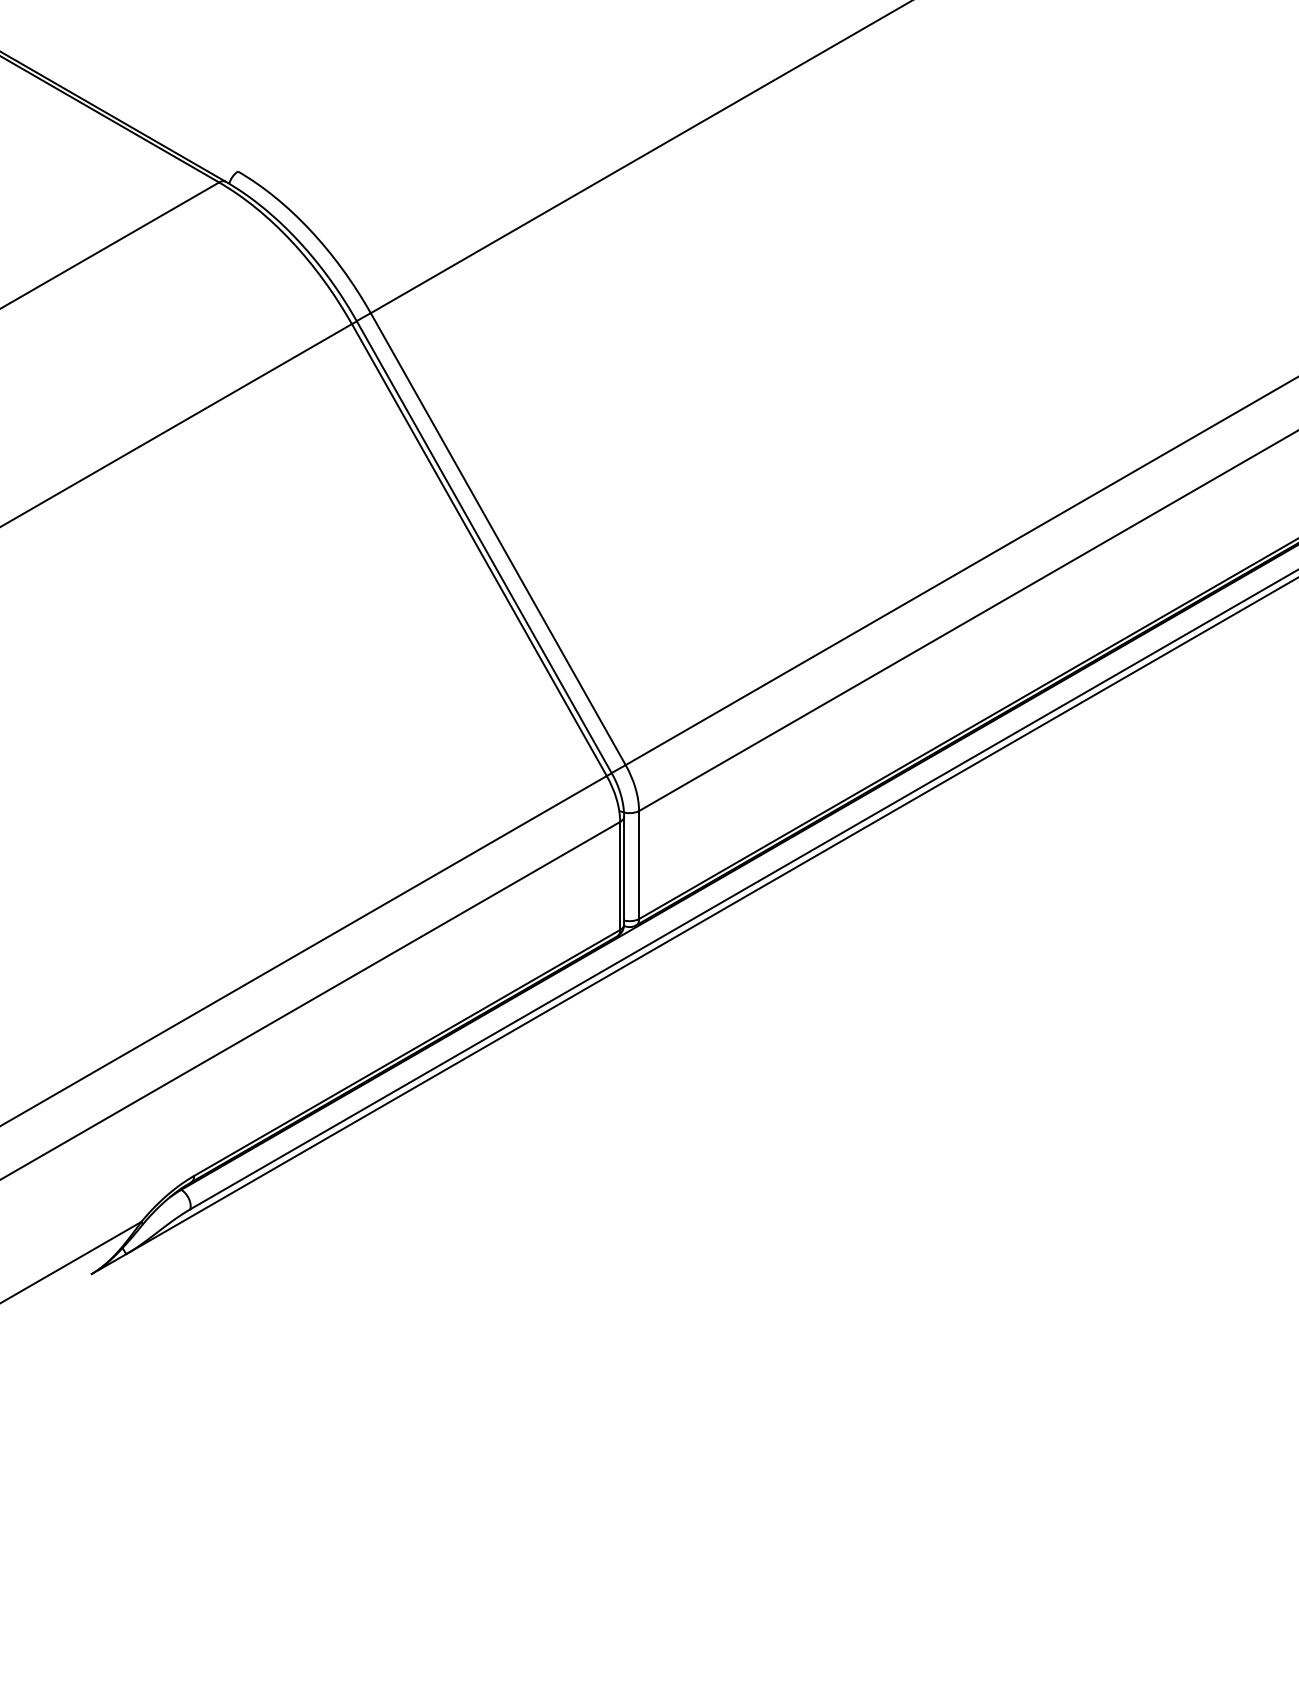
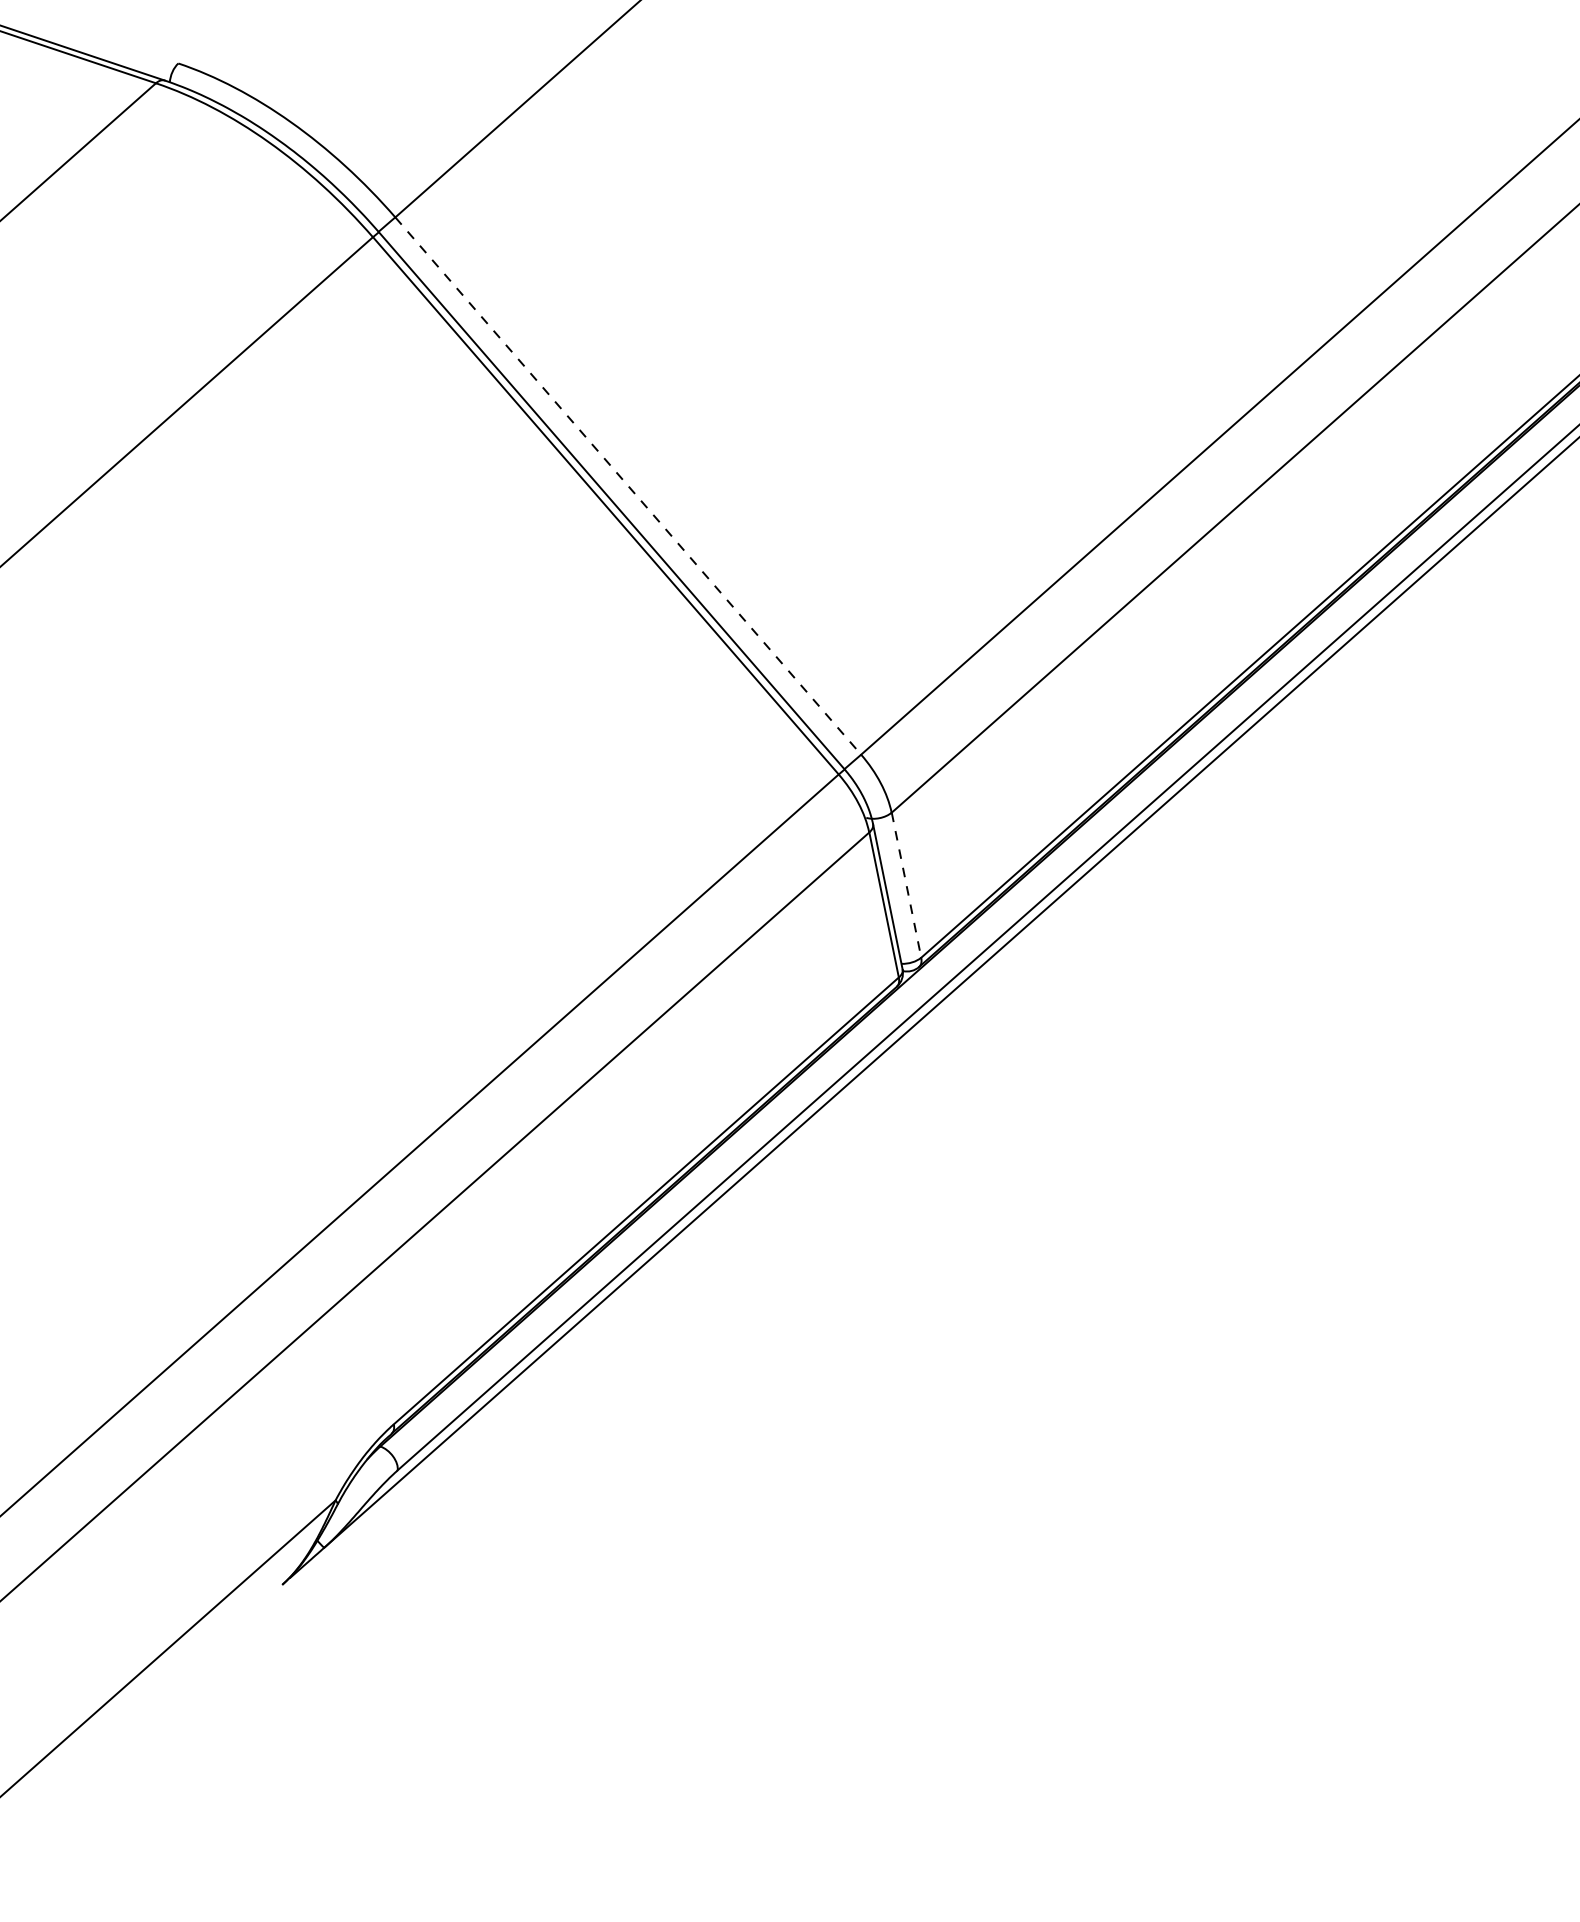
line: (498, 539) -> (628, 486), solid -> dashed
line: (639, 865) -> (907, 885), solid -> dashed

